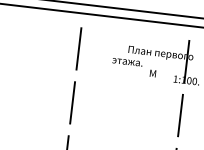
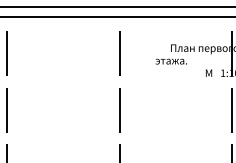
text: (153, 72) -> (209, 72), moved

